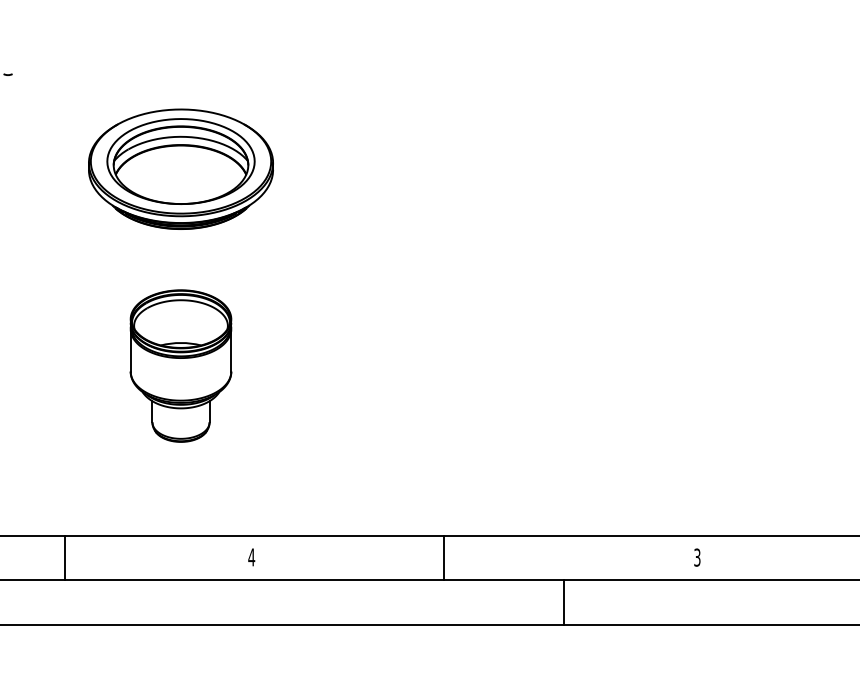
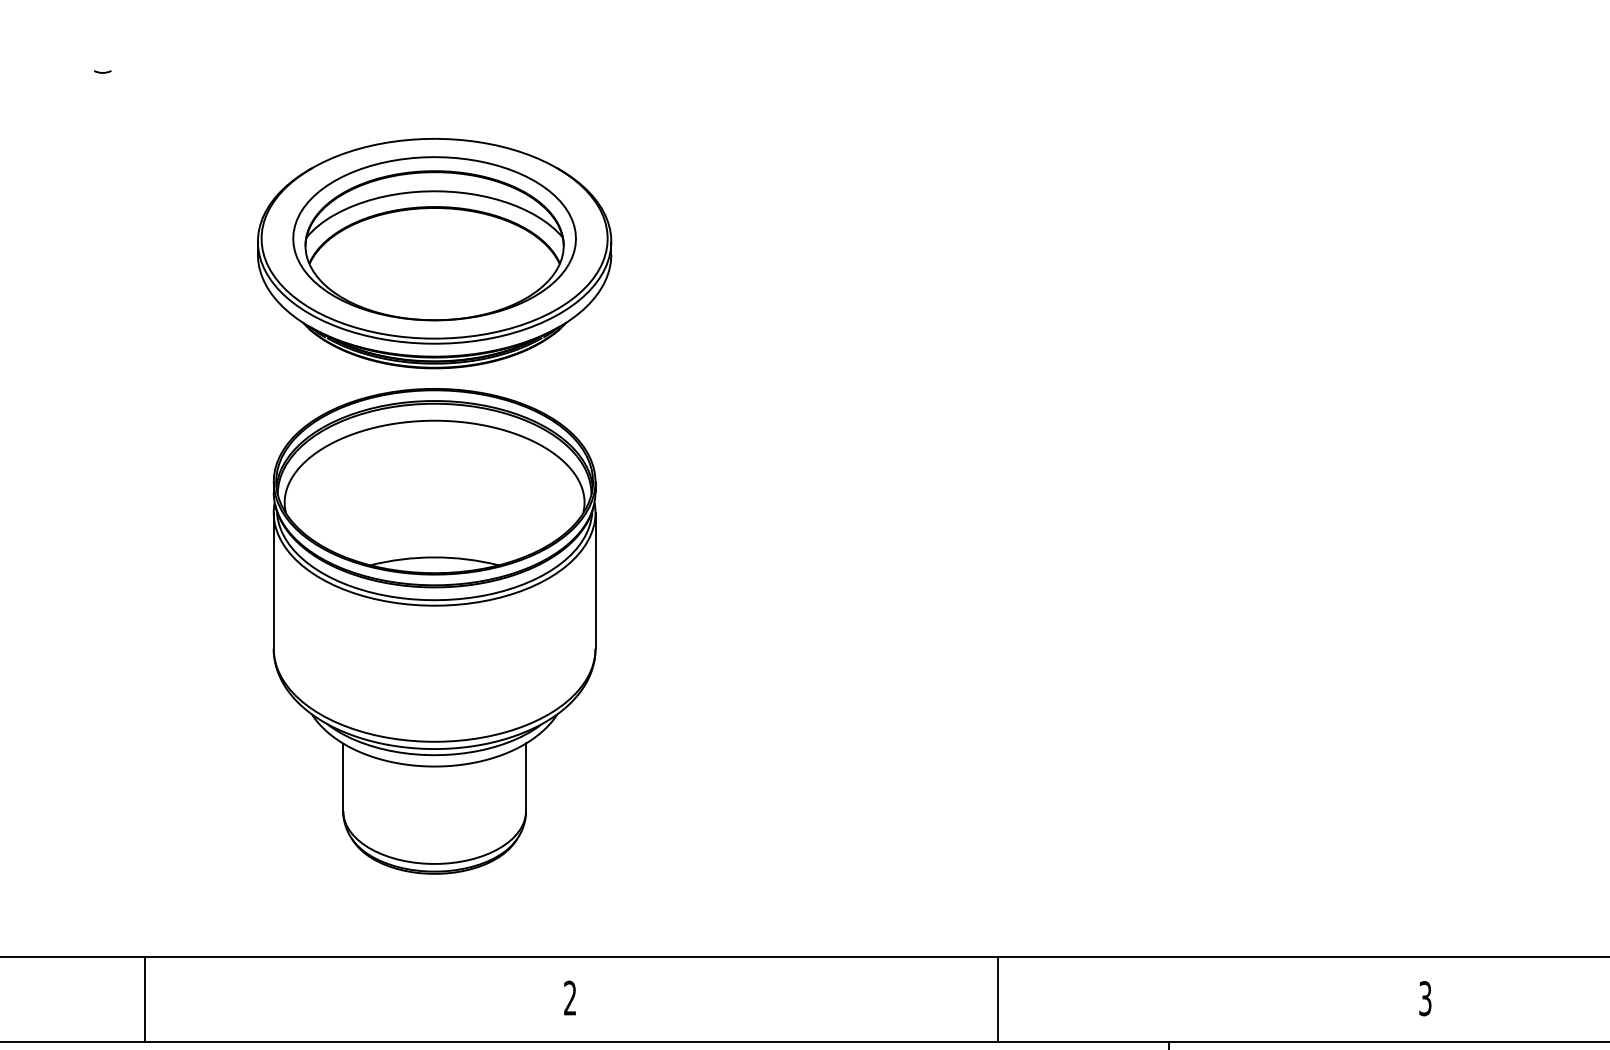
part: (180, 365) -> (433, 630), size x1.67
line: (65, 557) -> (145, 998), moved
text: (251, 557) -> (569, 998), 4 -> 2
line: (443, 557) -> (997, 998), moved

